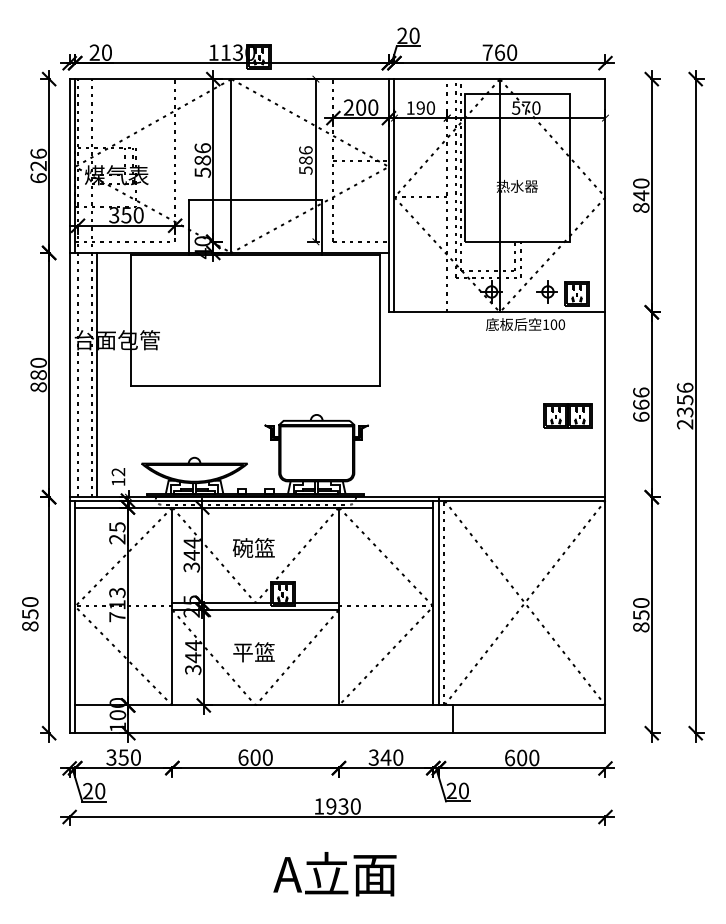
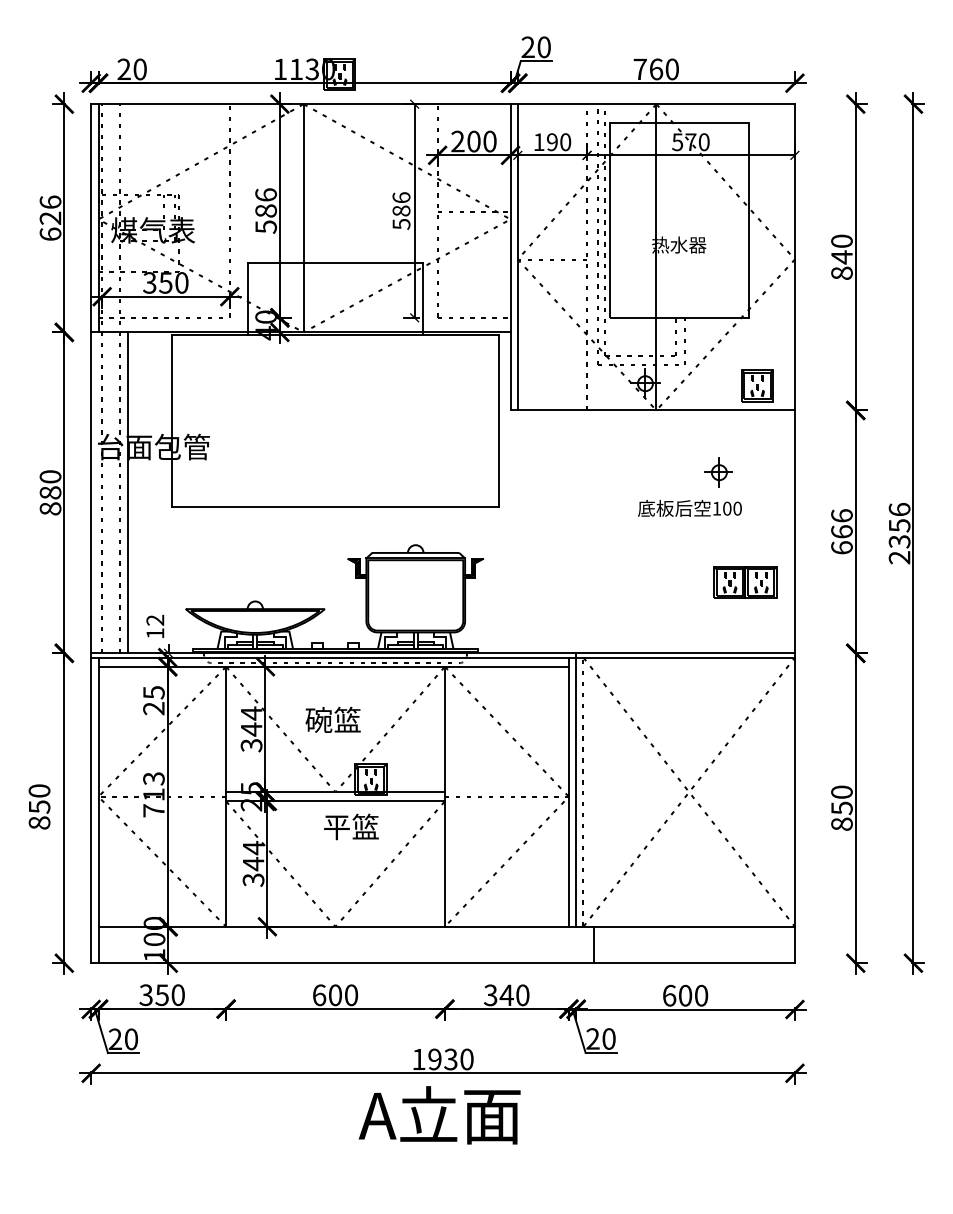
part: (547, 291) -> (718, 472), moved
text: (525, 324) -> (689, 508), moved
part: (567, 415) -> (745, 582), moved
text: (254, 651) -> (351, 826), moved
text: (334, 874) -> (439, 1115), moved

